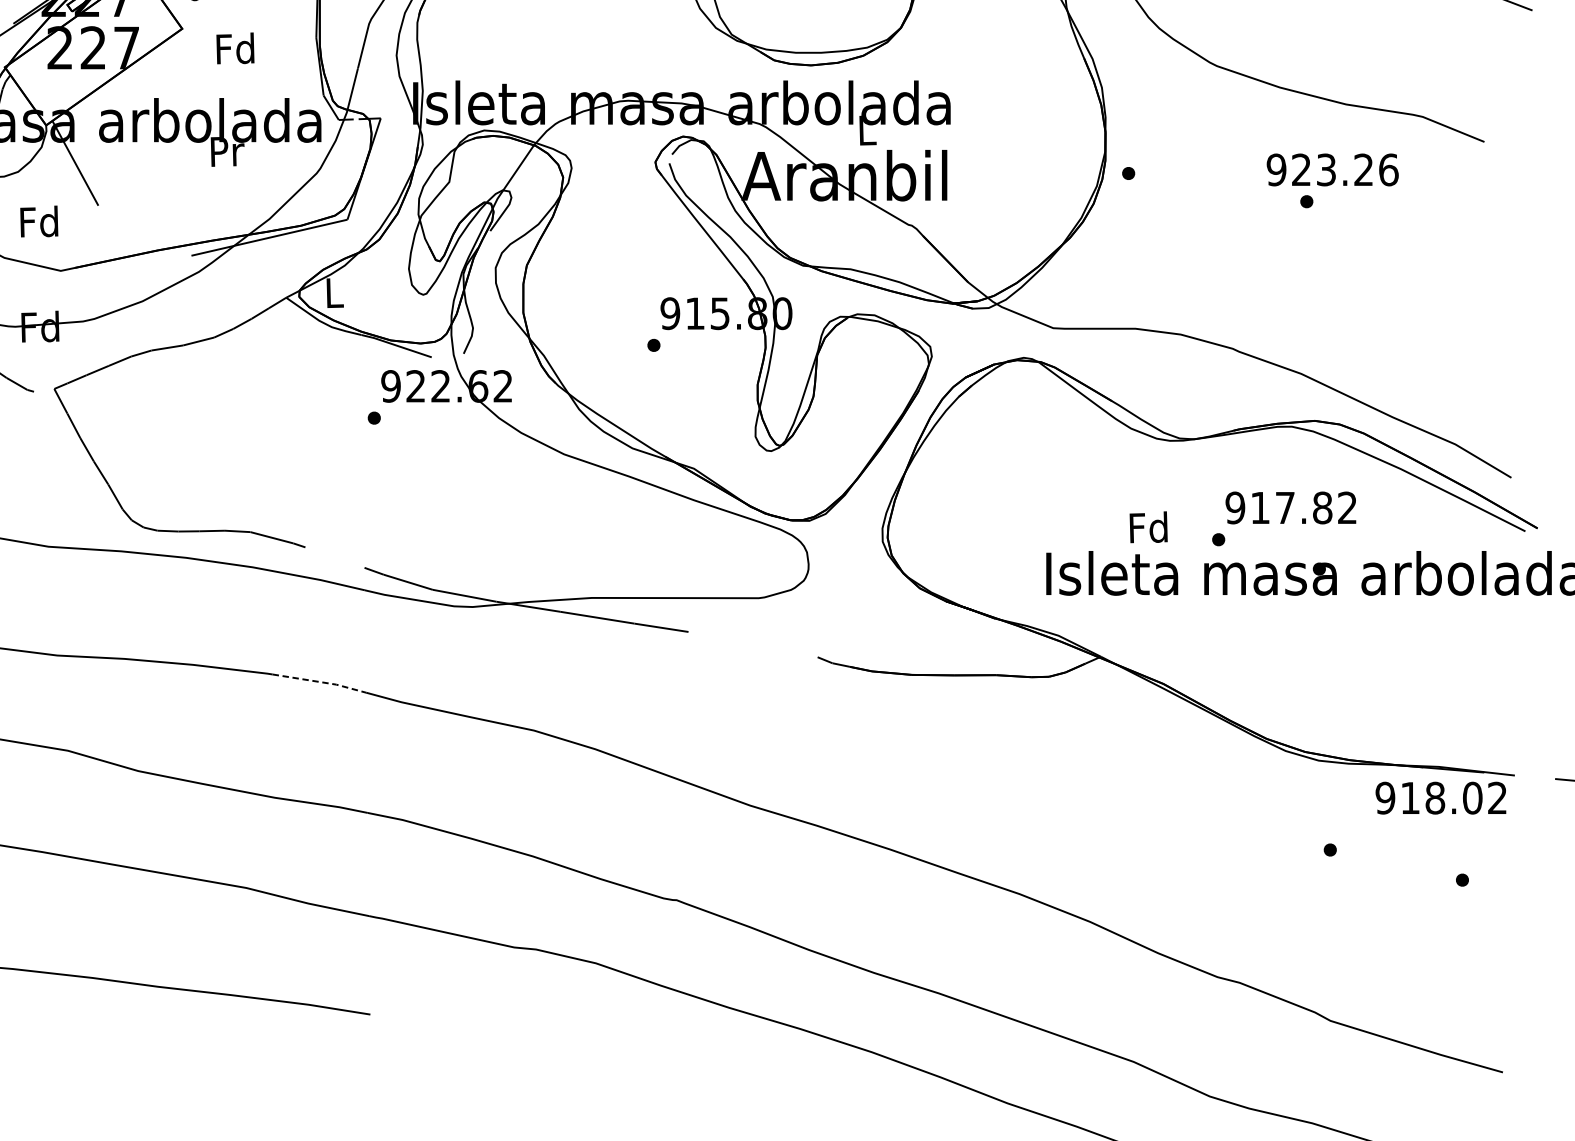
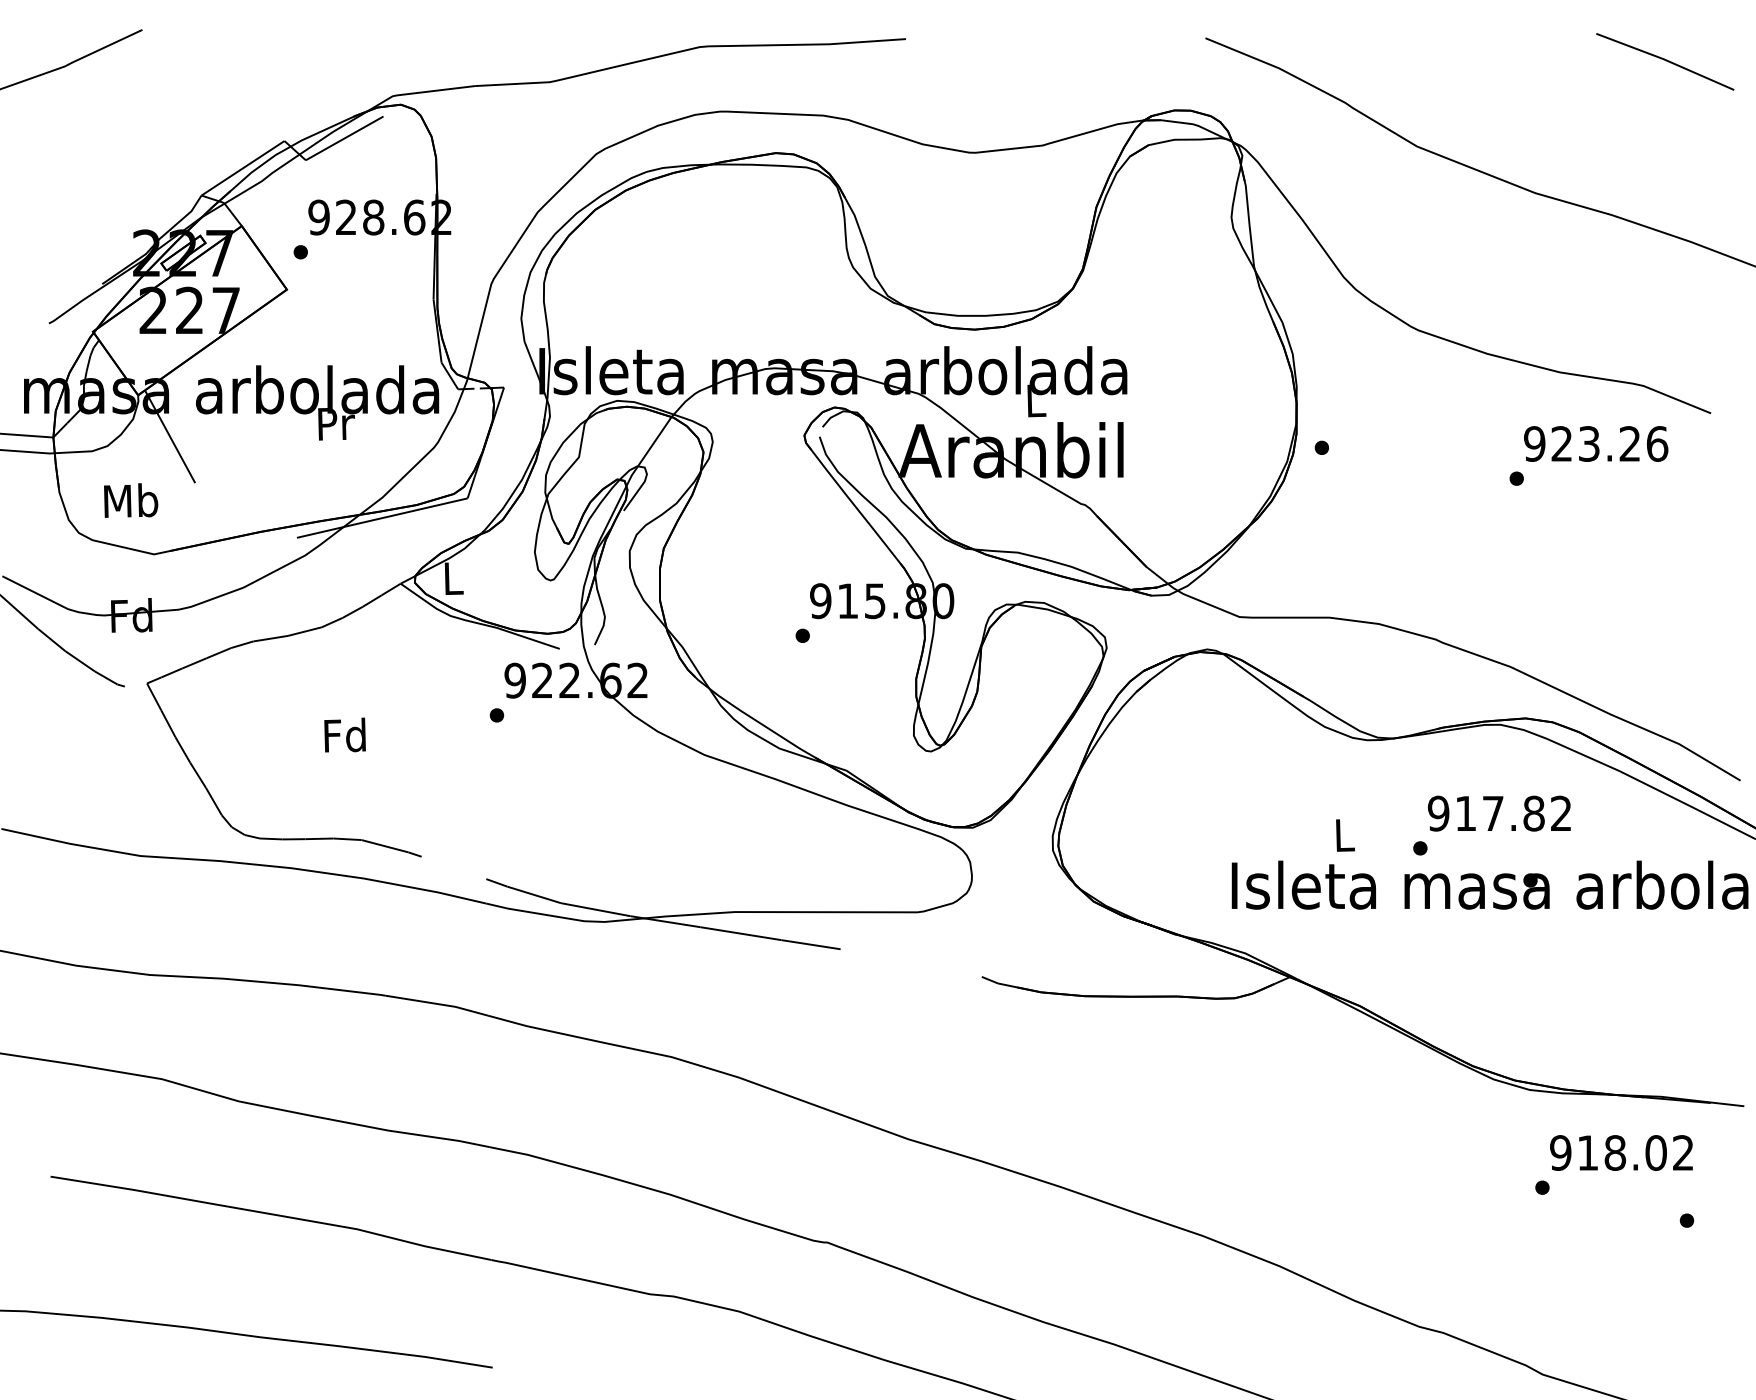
text: (234, 47) -> (344, 734), moved
text: (1333, 169) -> (1596, 443), moved
text: (40, 221) -> (131, 500), Fd -> Mb
text: (1148, 527) -> (1343, 834), Fd -> L
line: (319, 682) -> (437, 1004), dashed -> solid
text: (1440, 797) -> (1621, 1152), moved

